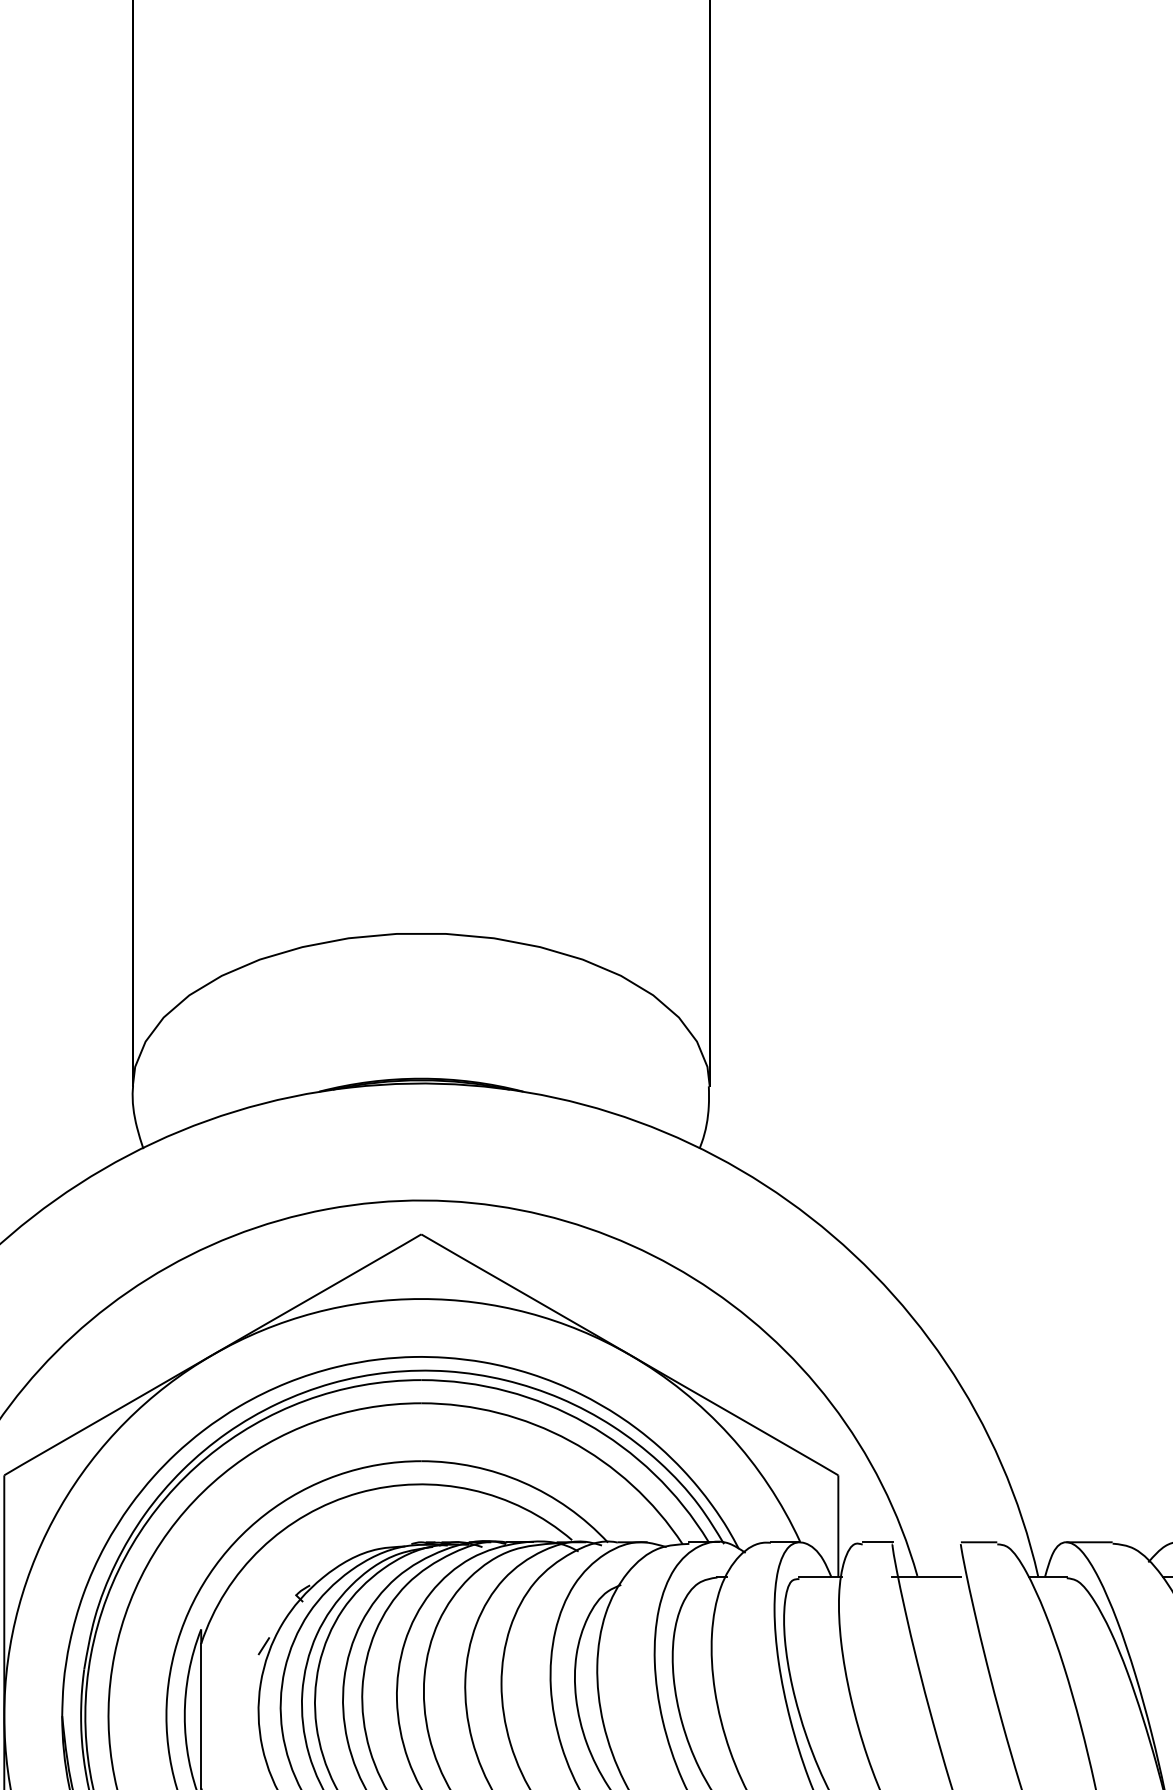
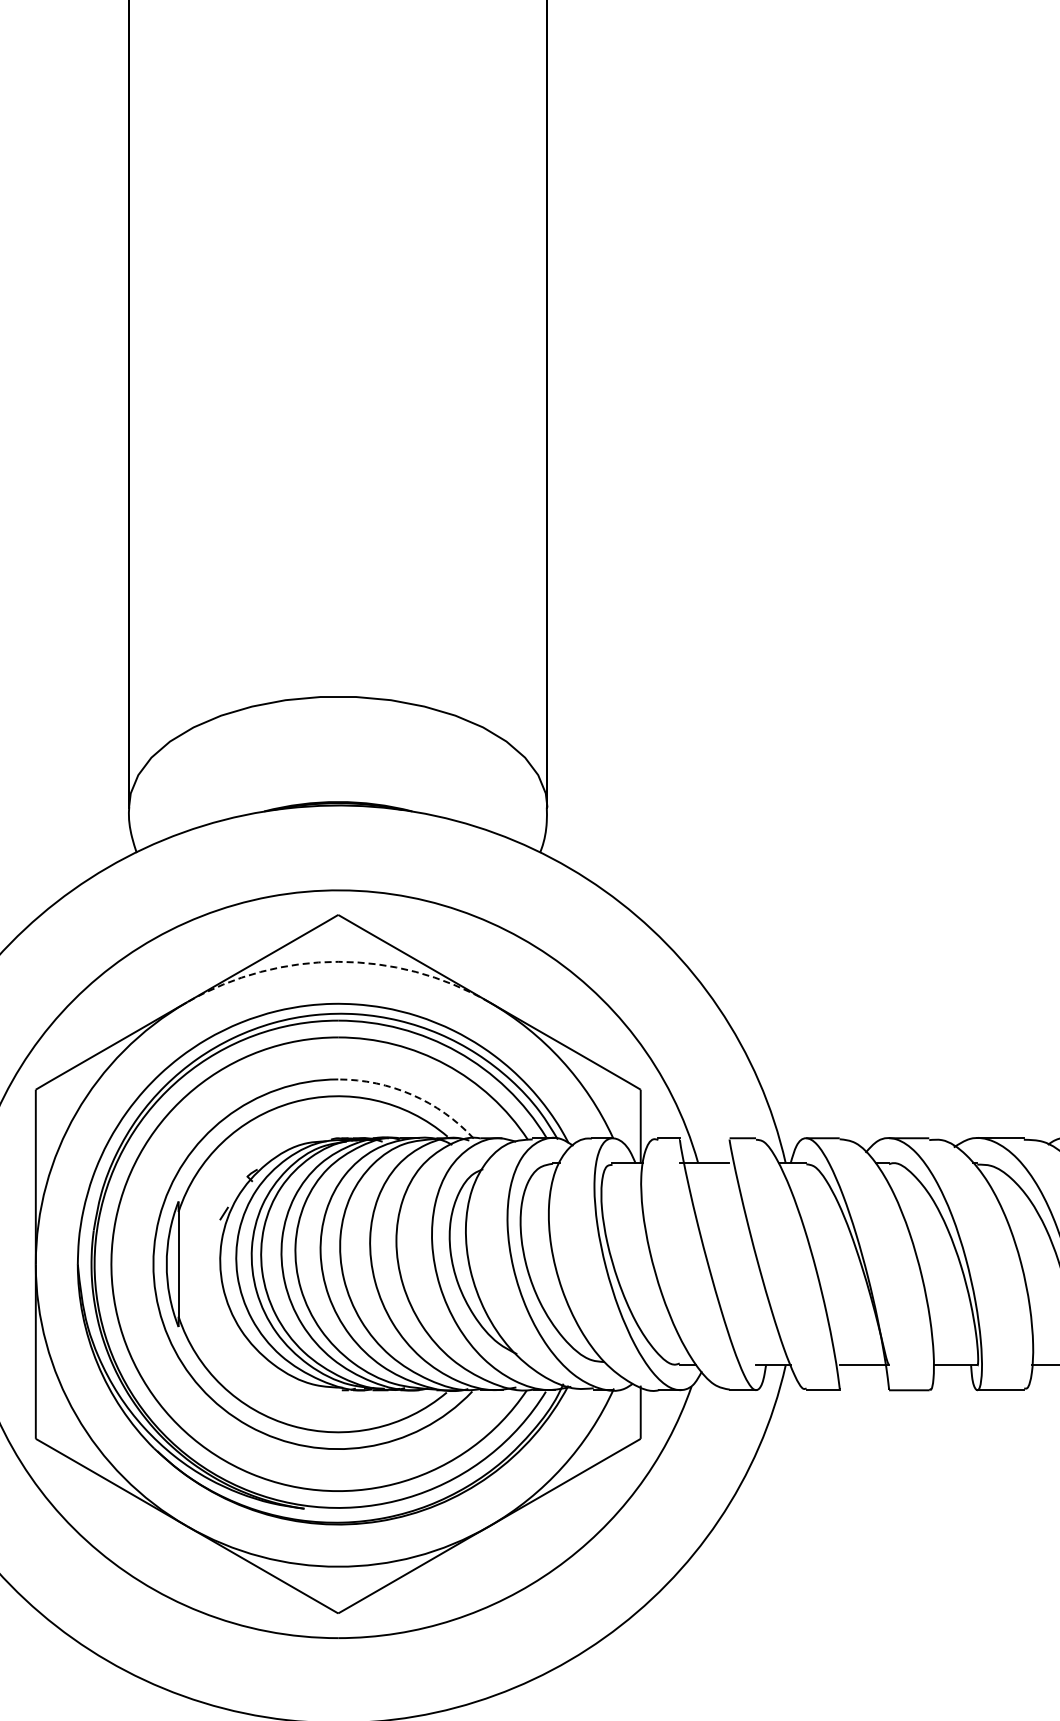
arc: (421, 1298) -> (338, 961), solid -> dashed
arc: (523, 1481) -> (412, 1094), solid -> dashed

